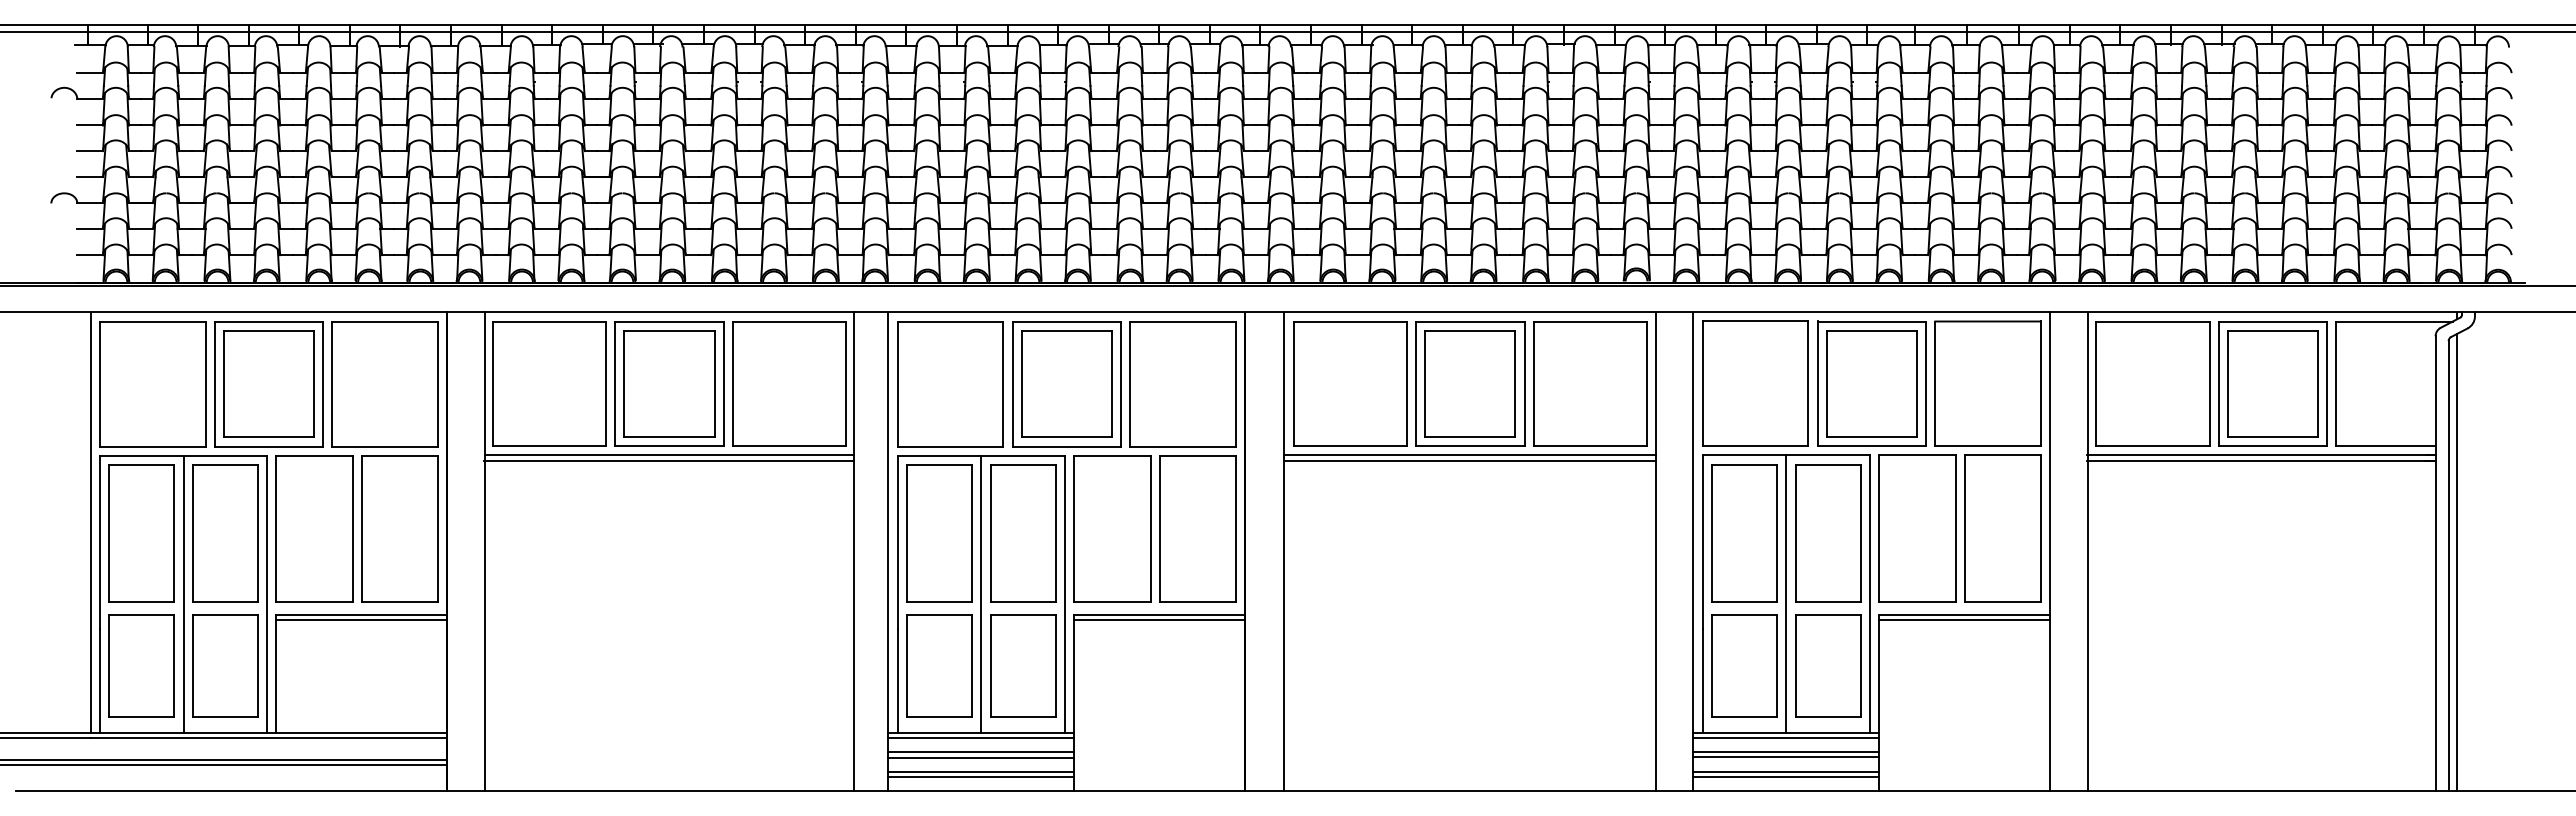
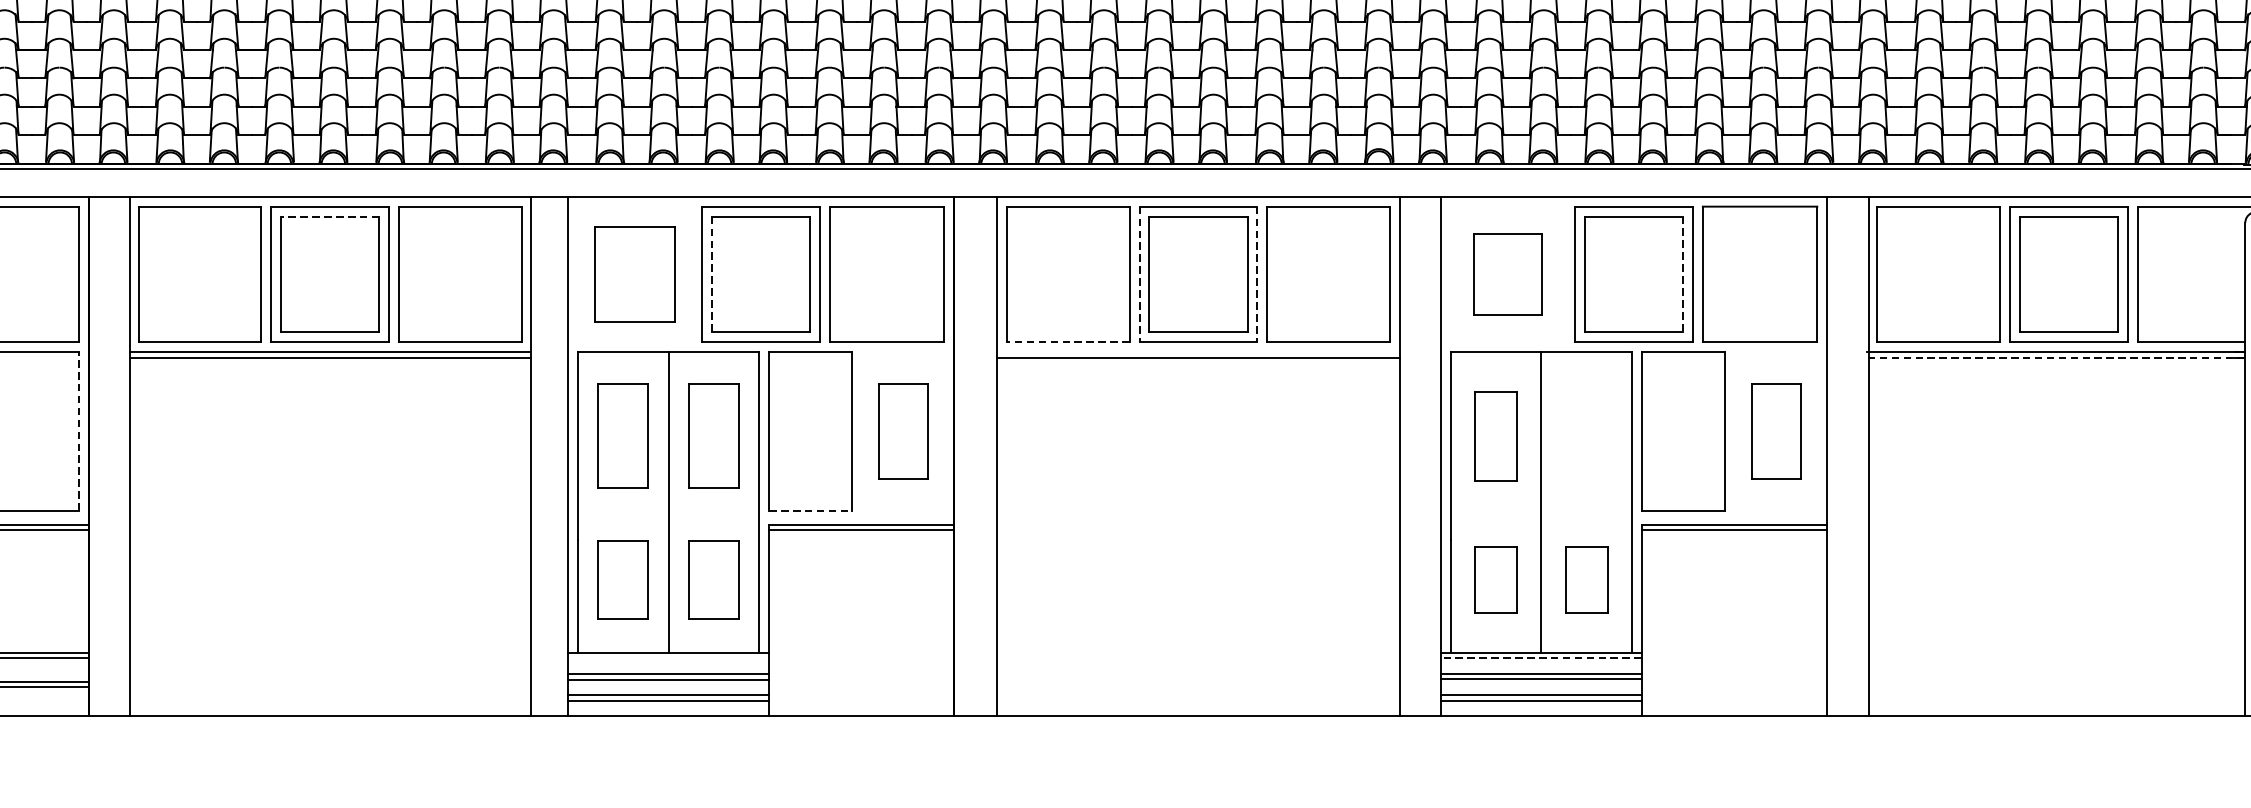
line: (668, 330) -> (329, 216), solid -> dashed
part: (1755, 383) -> (1507, 273), size x0.6
part: (950, 384) -> (635, 274), size x0.7
line: (1021, 384) -> (712, 274), solid -> dashed
line: (1415, 384) -> (1139, 274), solid -> dashed
line: (1524, 384) -> (1257, 274), solid -> dashed
line: (1917, 384) -> (1683, 274), solid -> dashed
line: (1350, 446) -> (1068, 342), solid -> dashed
line: (1470, 455) -> (1198, 351), removed
line: (2260, 460) -> (2055, 357), solid -> dashed
line: (437, 528) -> (78, 431), solid -> dashed
part: (1197, 528) -> (902, 431), size x0.6
part: (2002, 528) -> (1775, 431), size x0.6
part: (939, 533) -> (623, 436), size x0.7
part: (1023, 533) -> (714, 436), size x0.7
part: (1744, 533) -> (1495, 436), size x0.6
part: (1828, 533) -> (1587, 436), removed
line: (1113, 601) -> (811, 510), solid -> dashed
part: (939, 665) -> (623, 579), size x0.7
part: (1023, 665) -> (714, 579), size x0.7
part: (1744, 665) -> (1495, 579), size x0.6
part: (1828, 665) -> (1587, 579), size x0.6
line: (1786, 737) -> (1541, 657), solid -> dashed
line: (981, 738) -> (668, 658), removed

